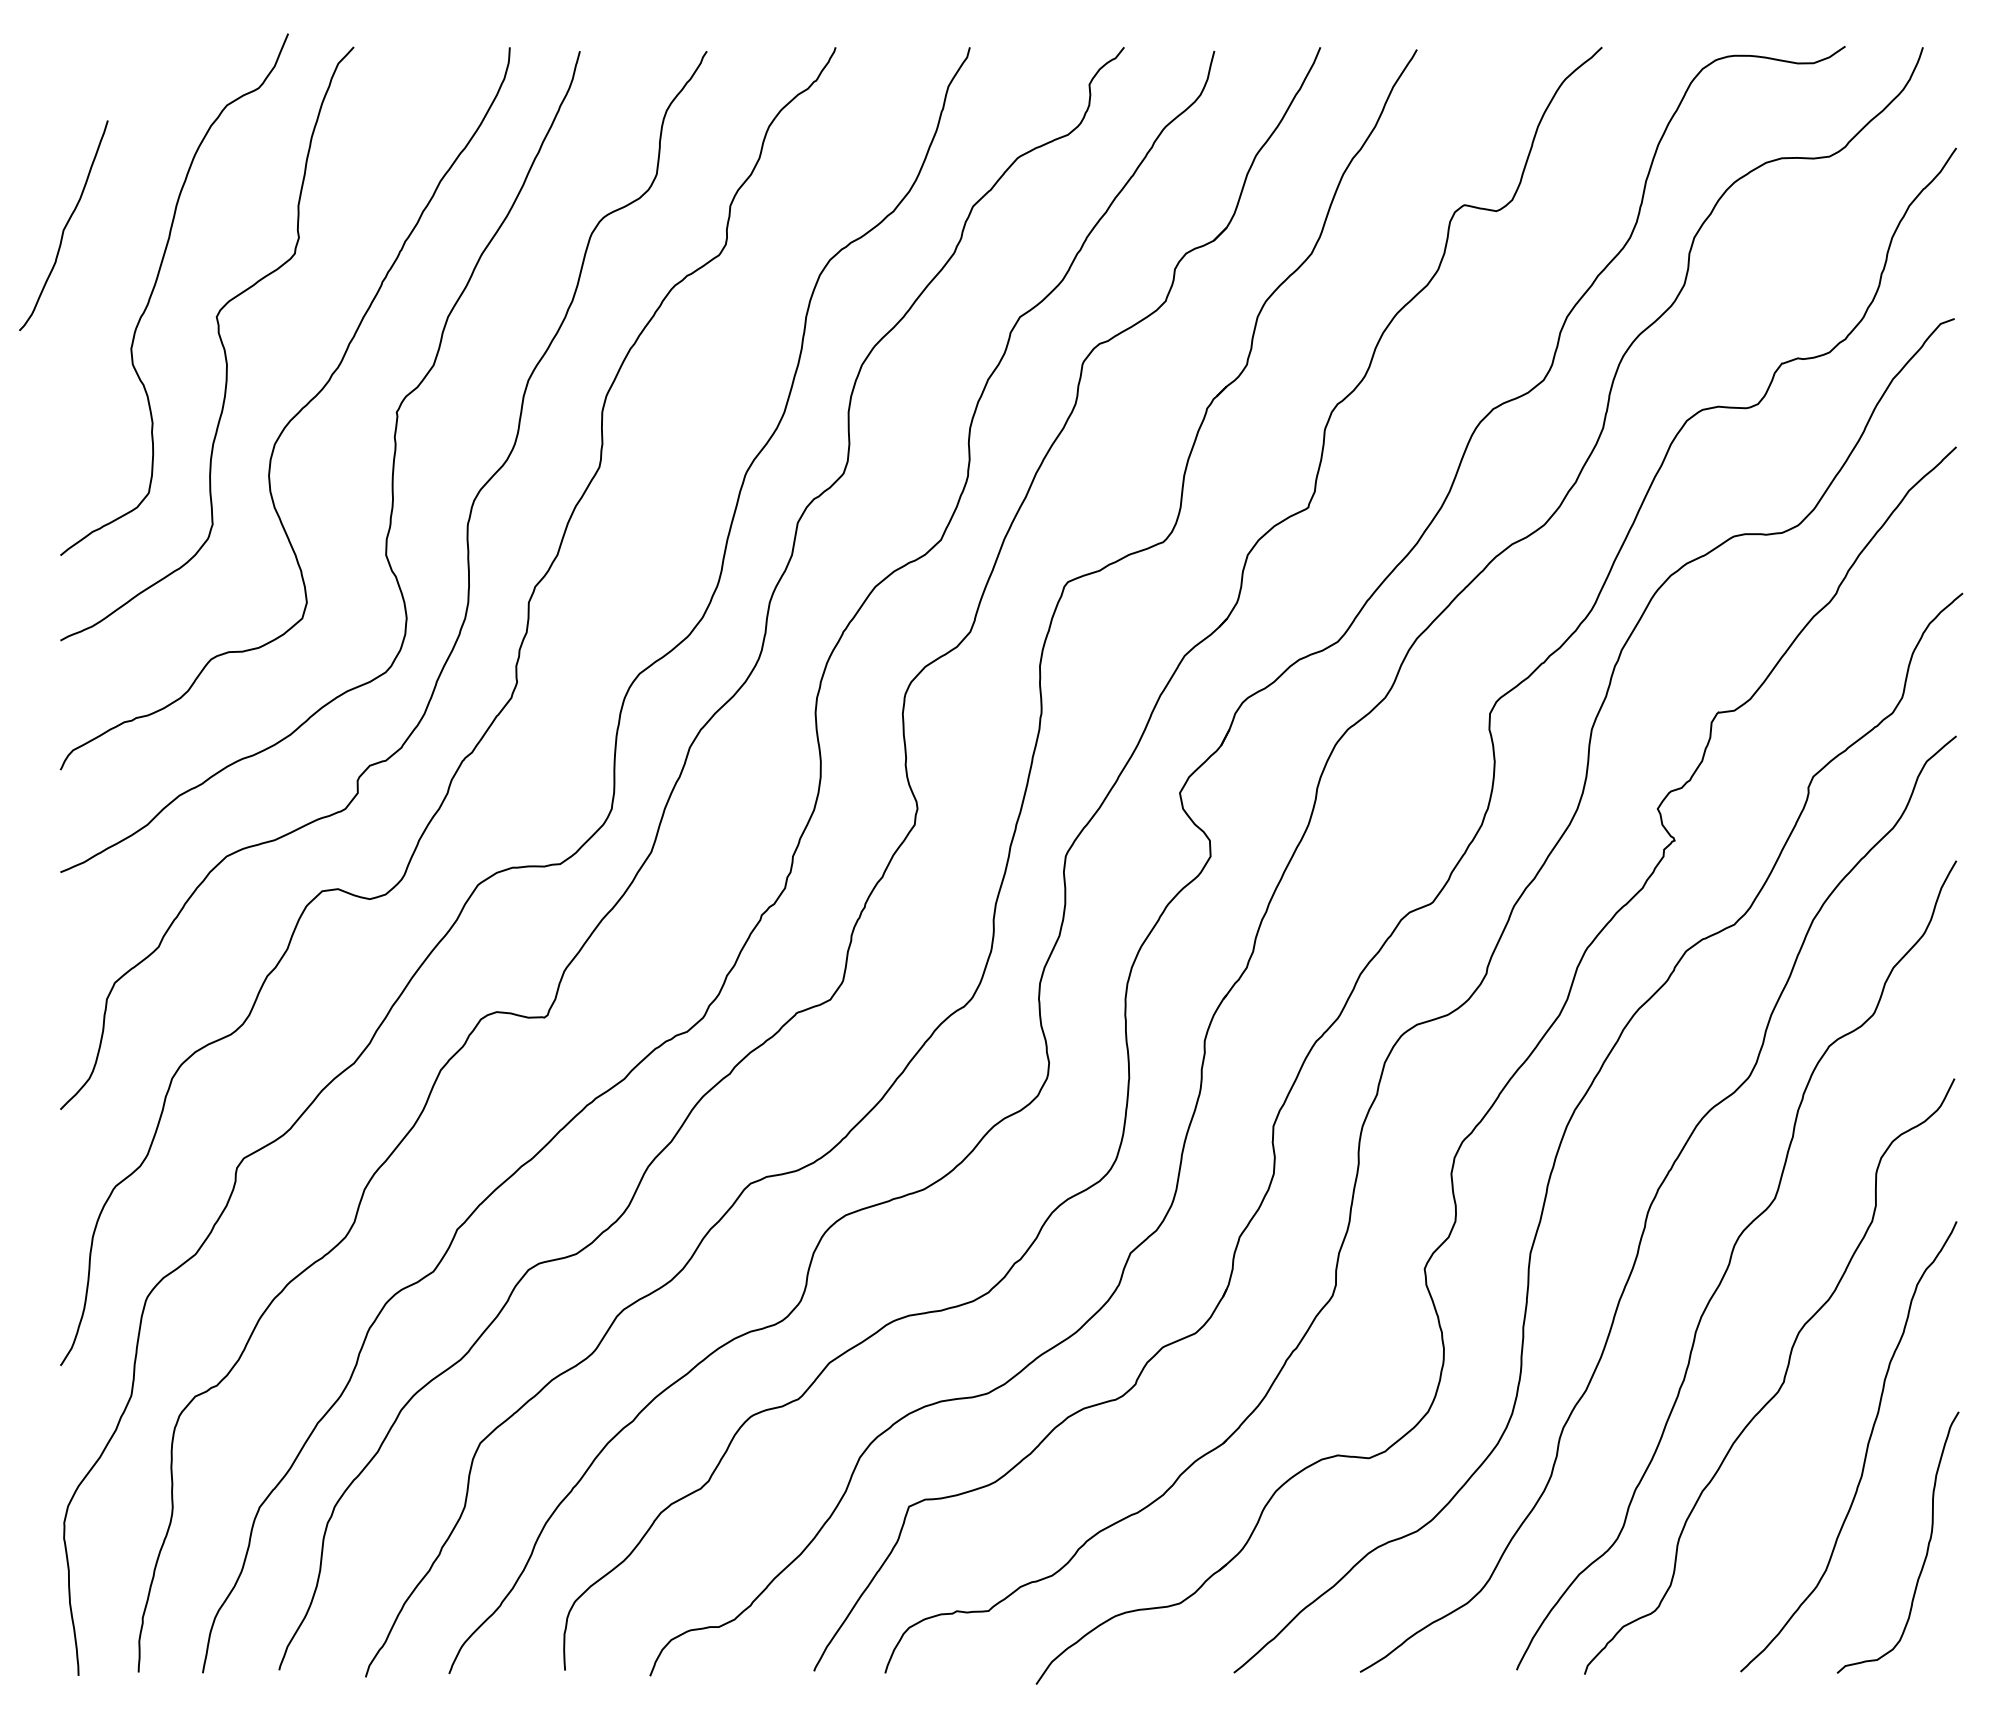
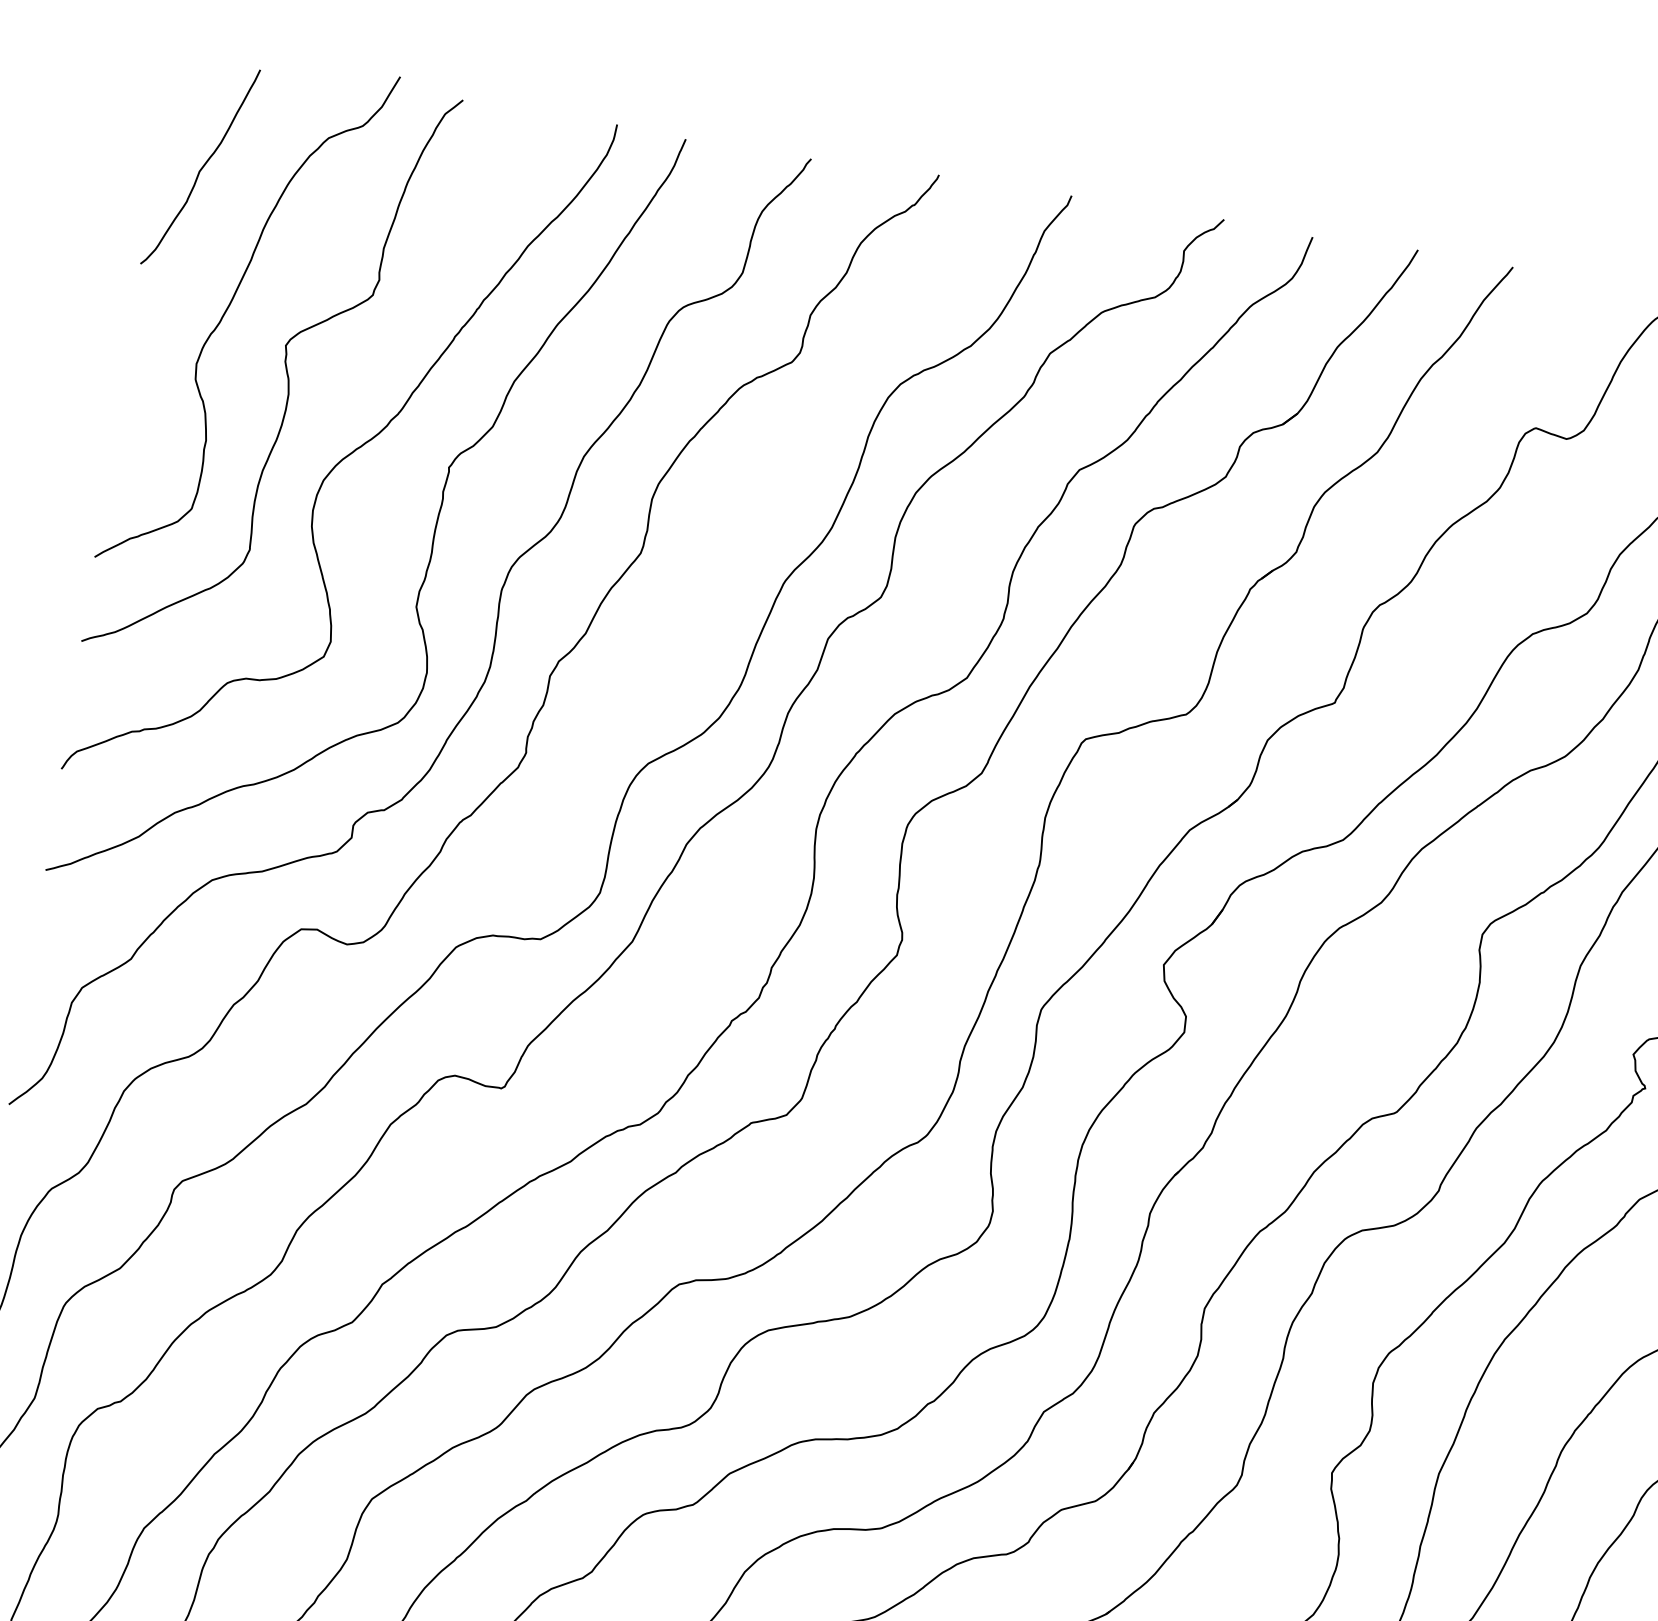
curve: (64, 226) -> (201, 167), moved

